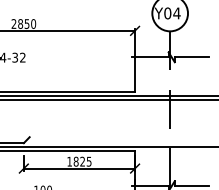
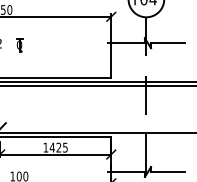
part: (43, 59) -> (19, 45), added
text: (75, 161) -> (51, 147), 1825 -> 1425

